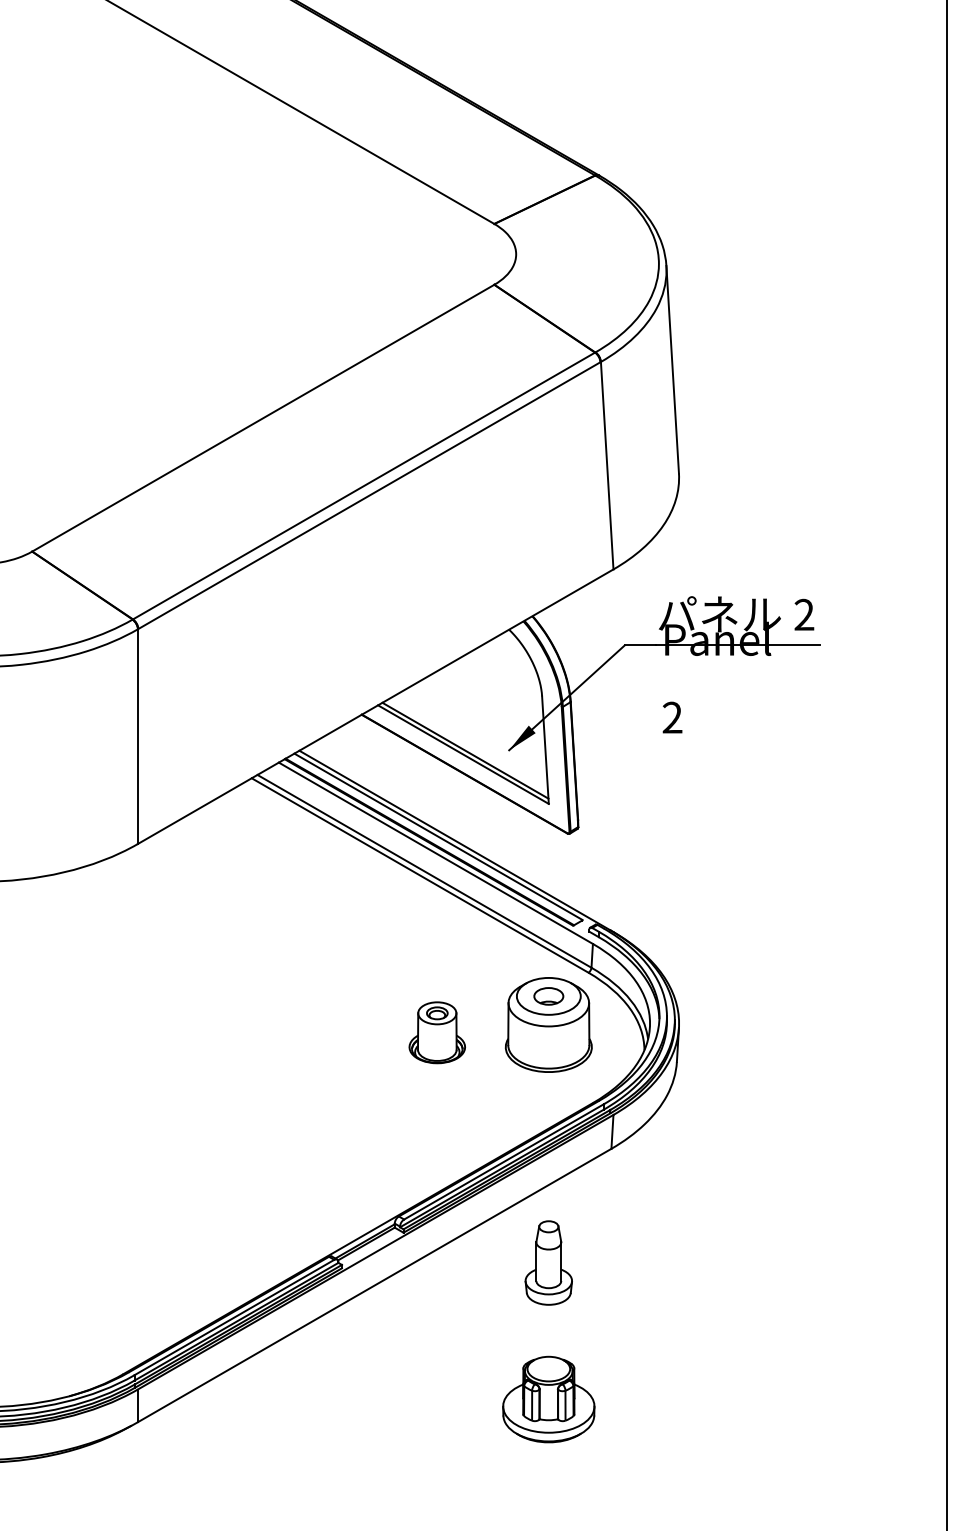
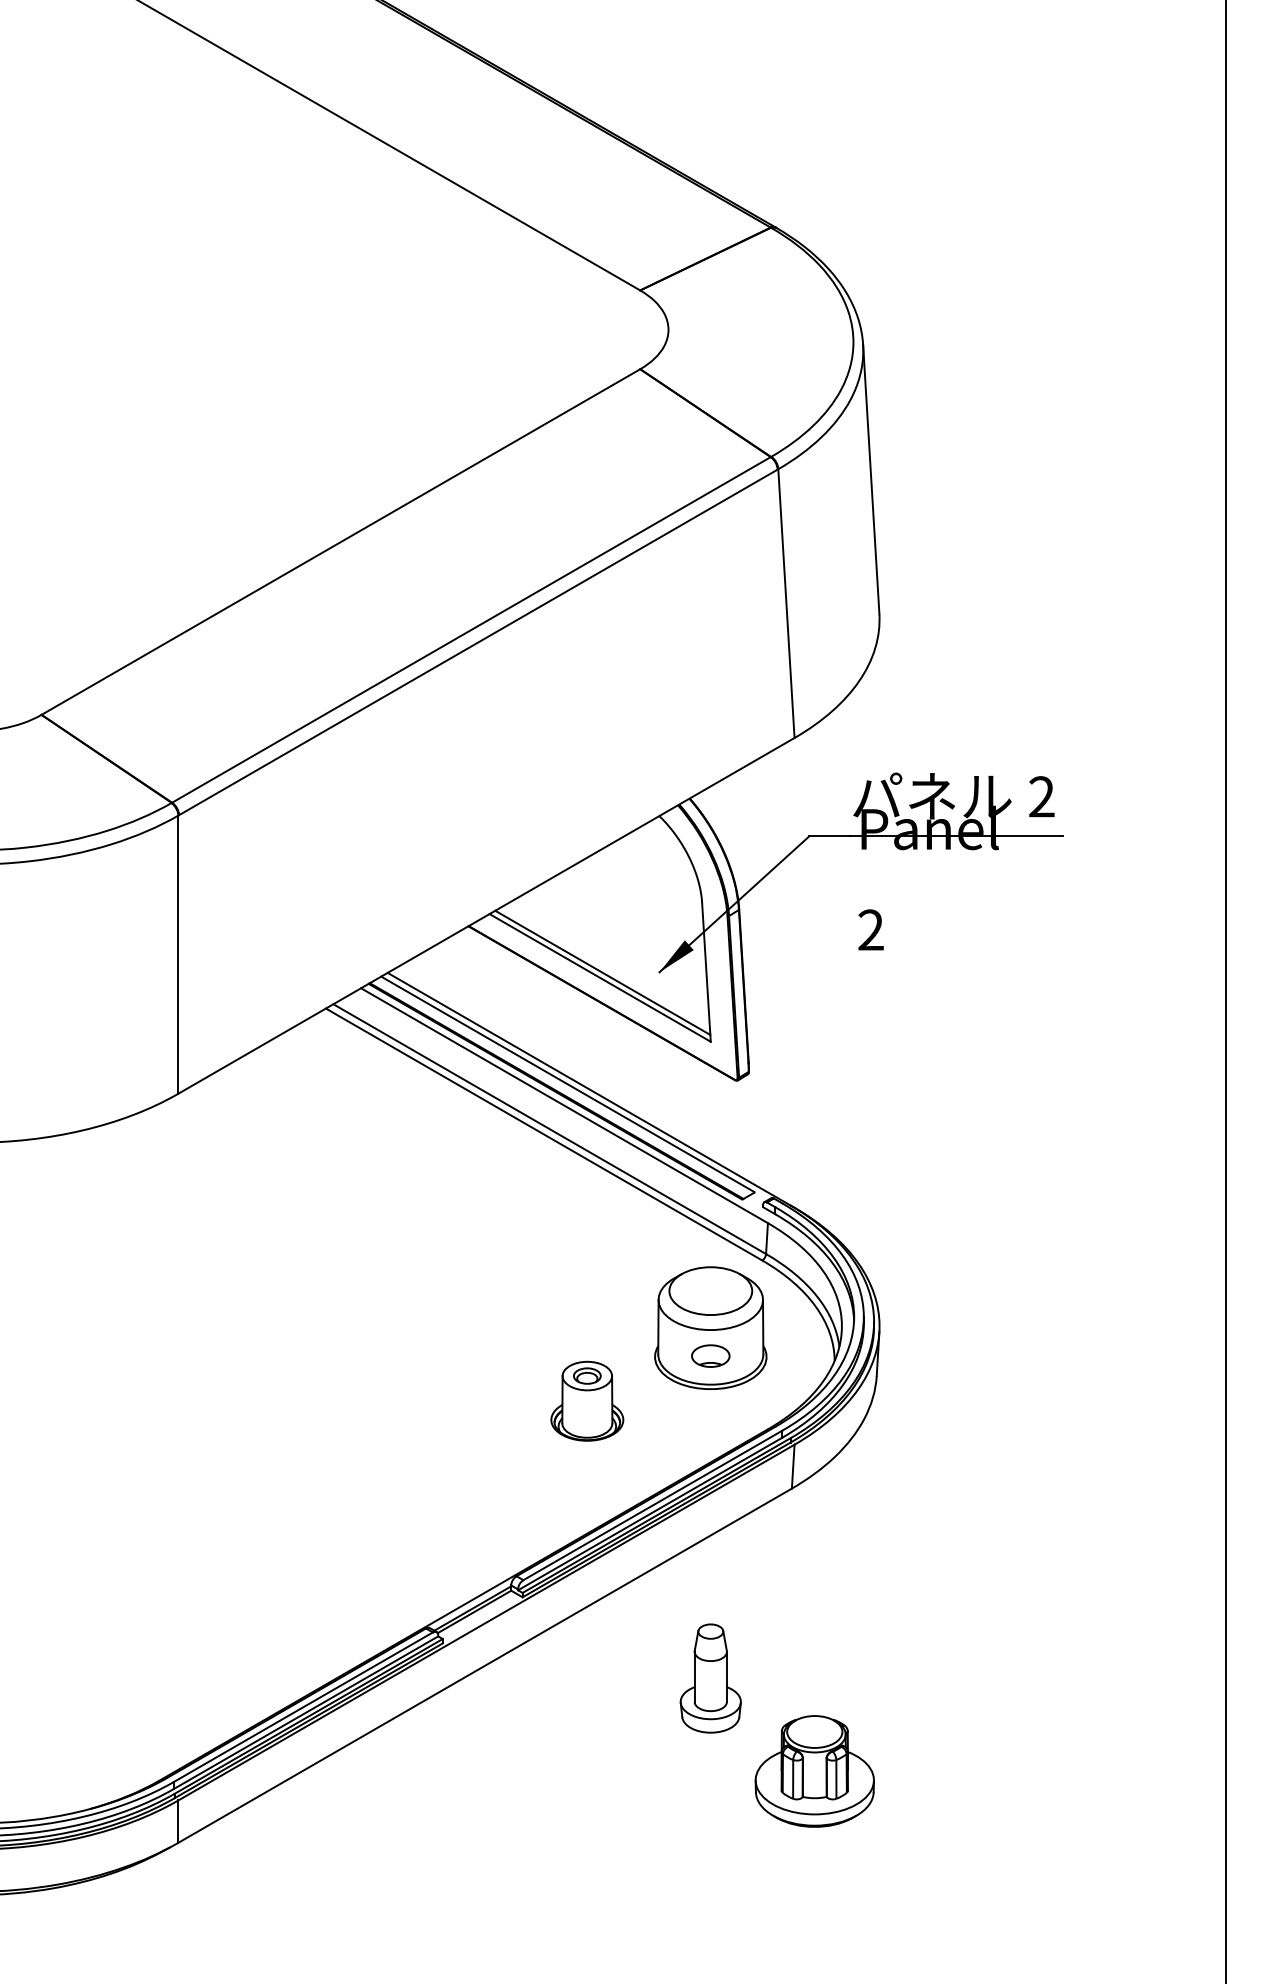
part: (548, 995) -> (710, 1355), moved
part: (437, 1032) -> (587, 1400), moved
part: (548, 1262) -> (710, 1678), moved
part: (548, 1399) -> (814, 1771), moved

